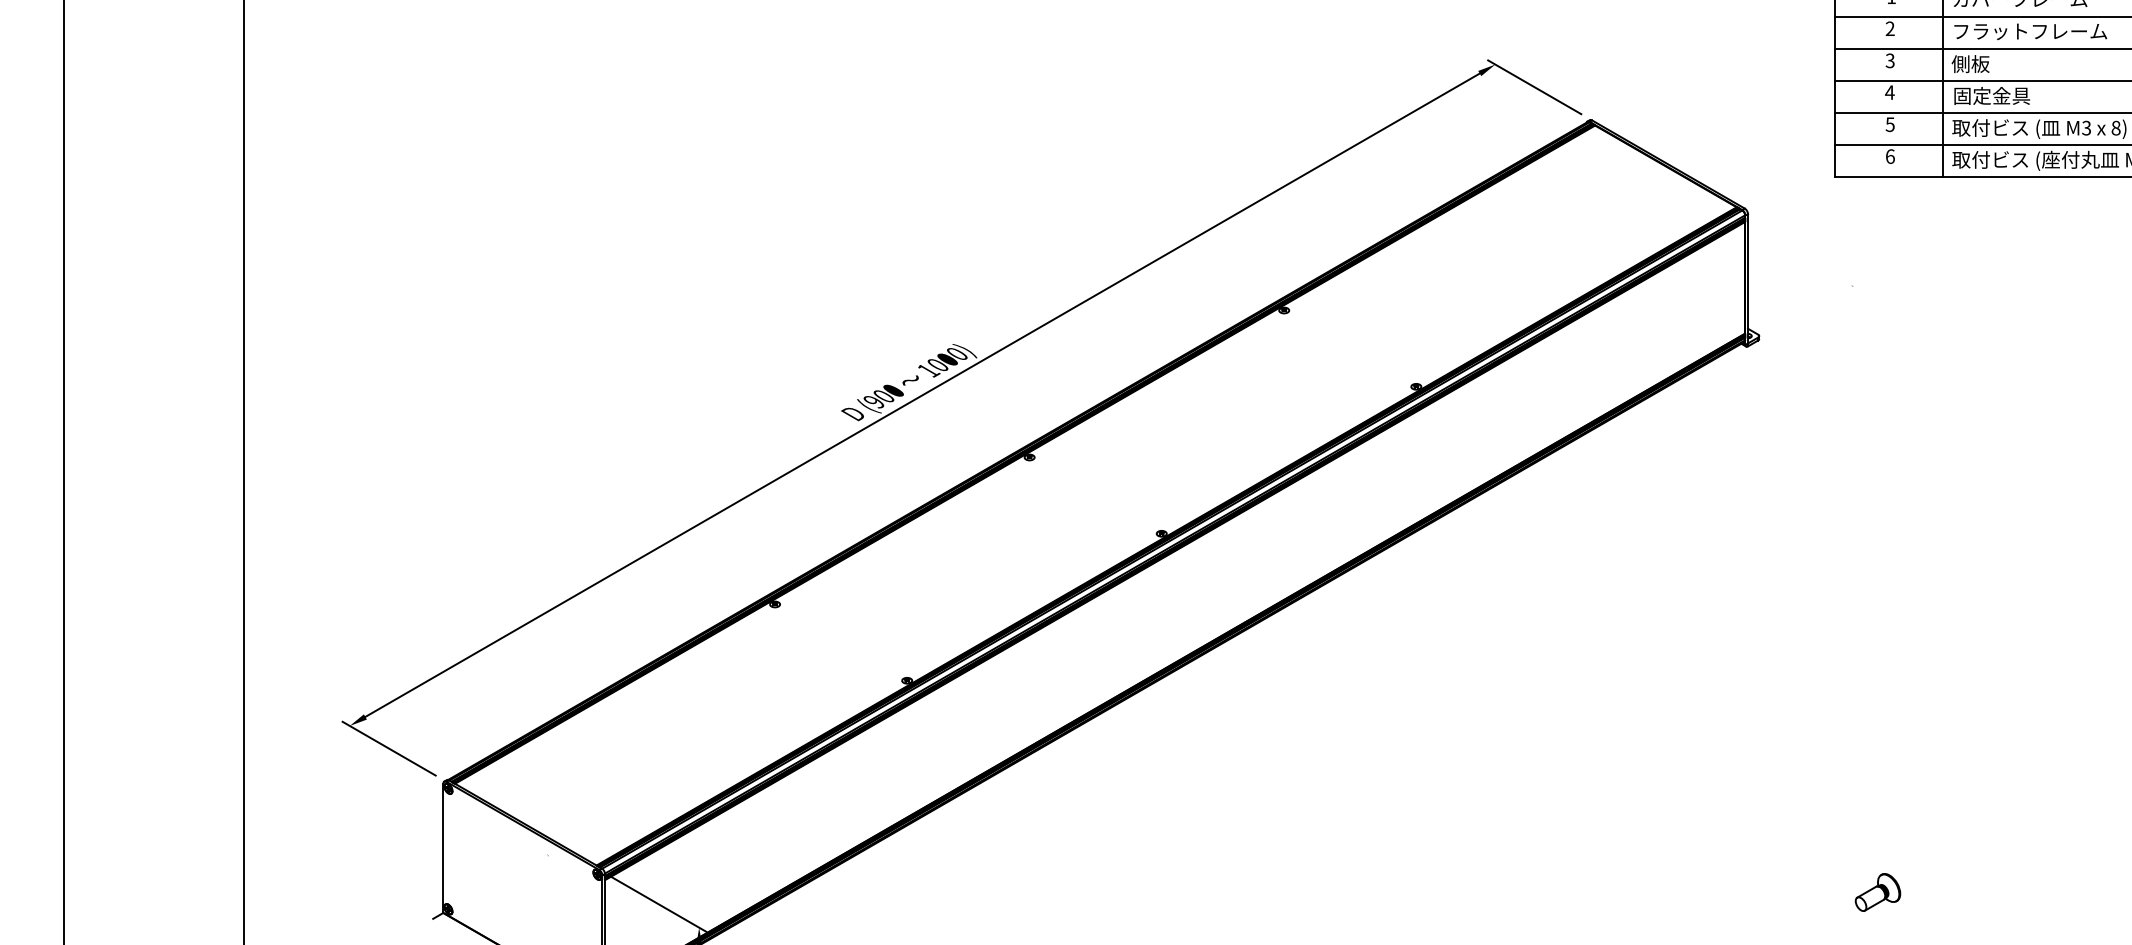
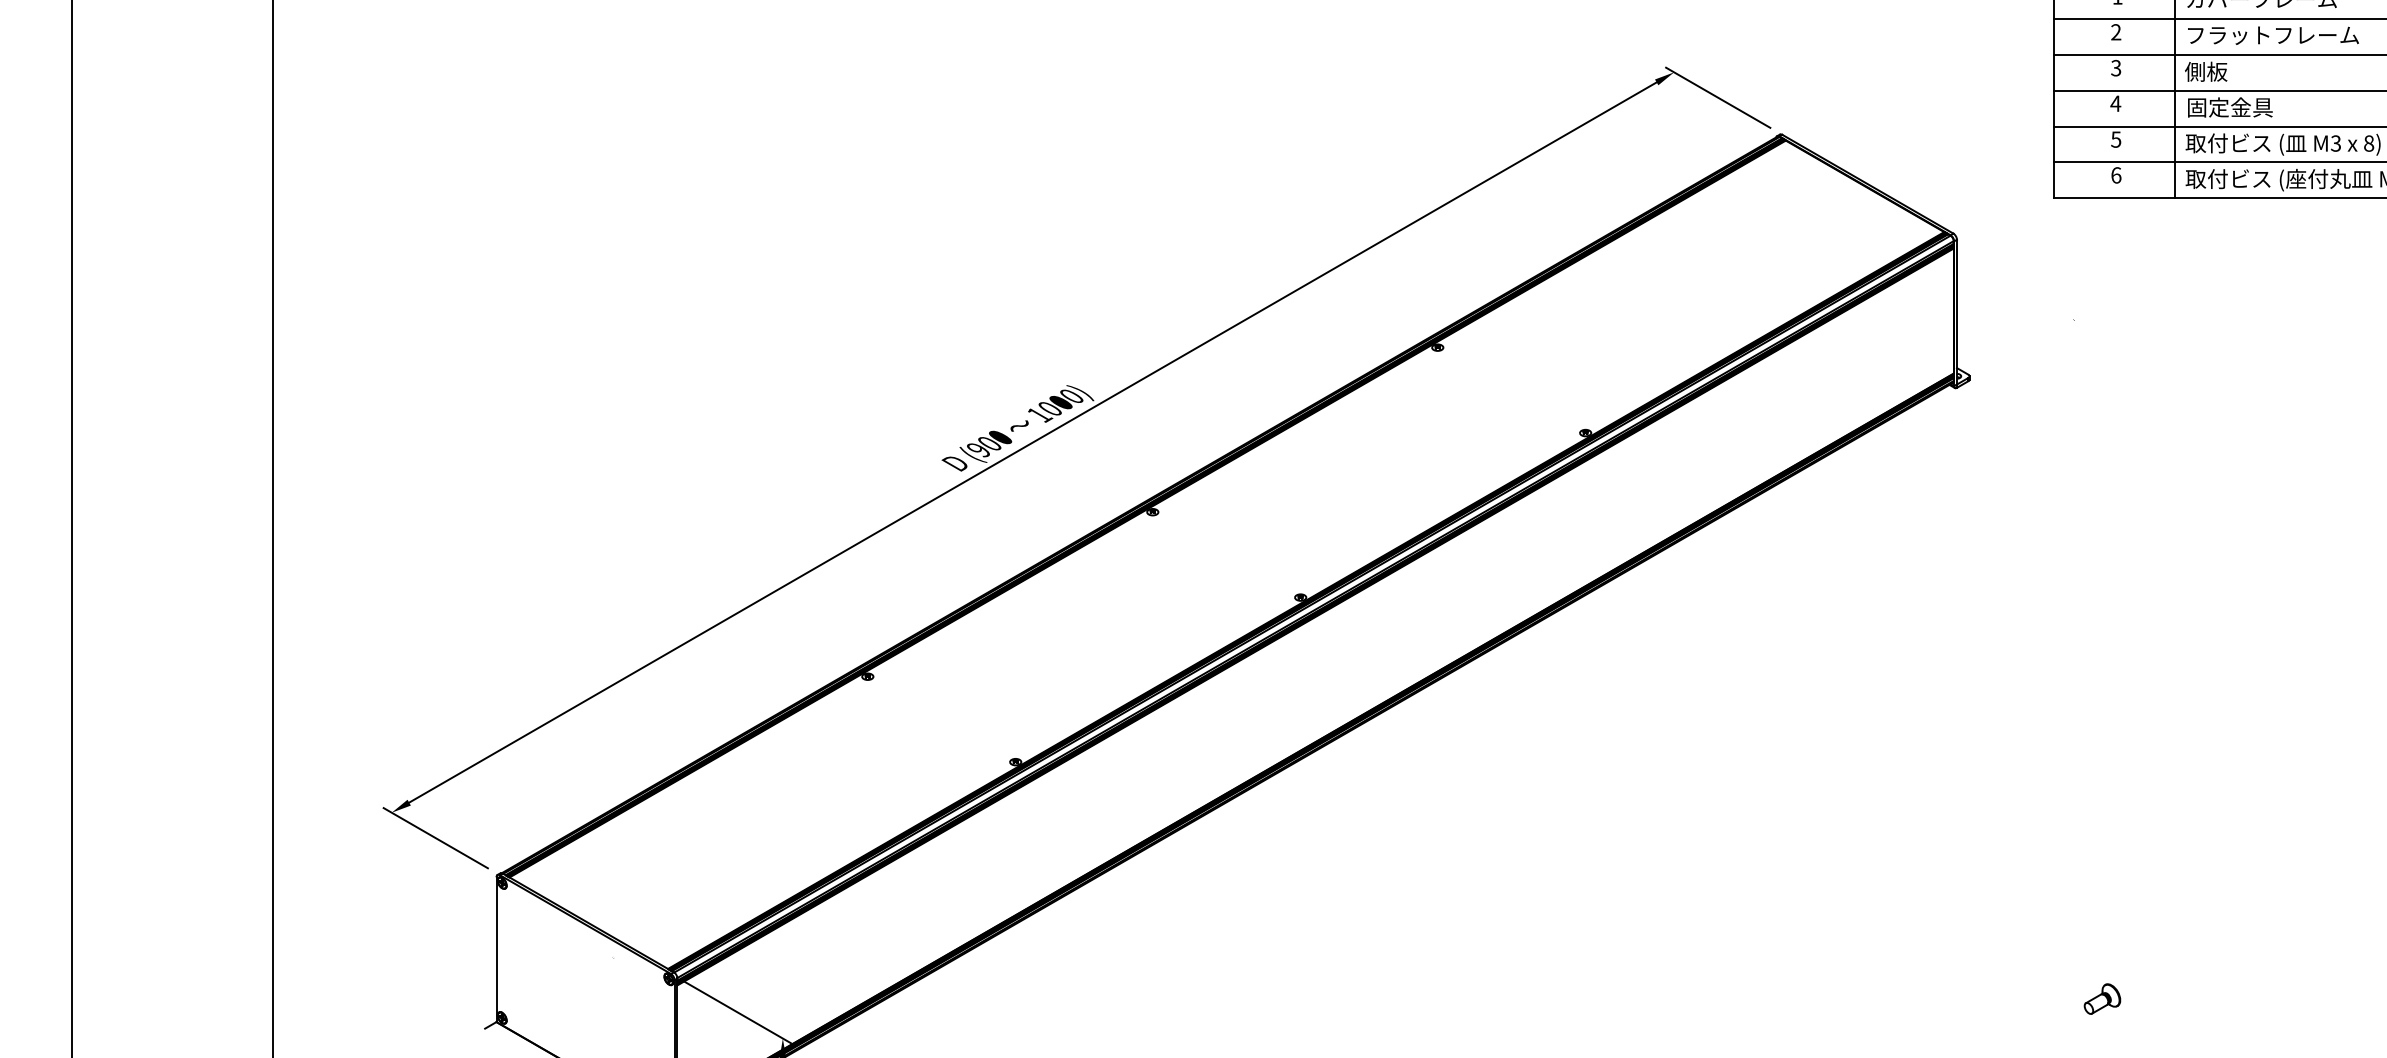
part: (1878, 891) -> (2102, 998), size x0.71

